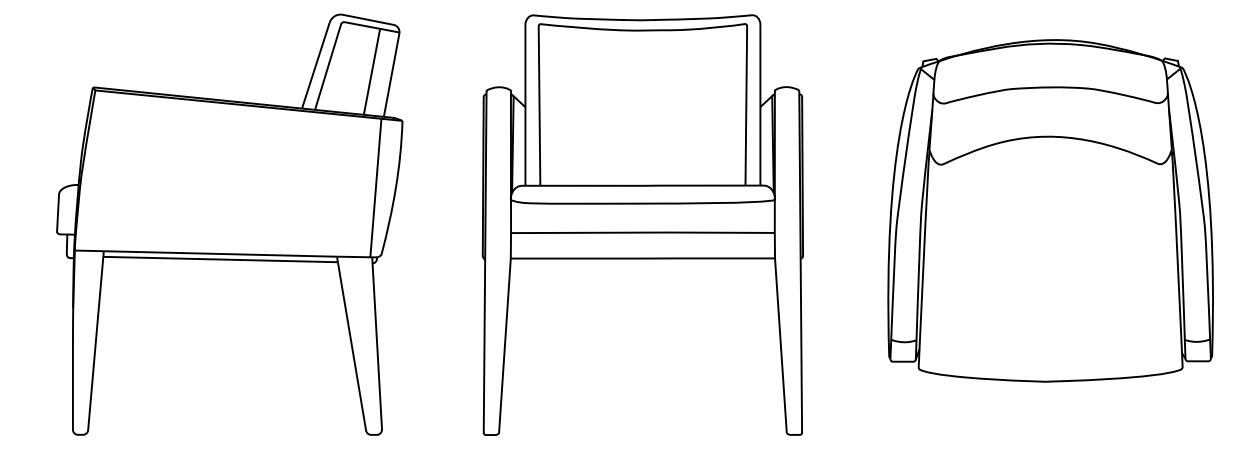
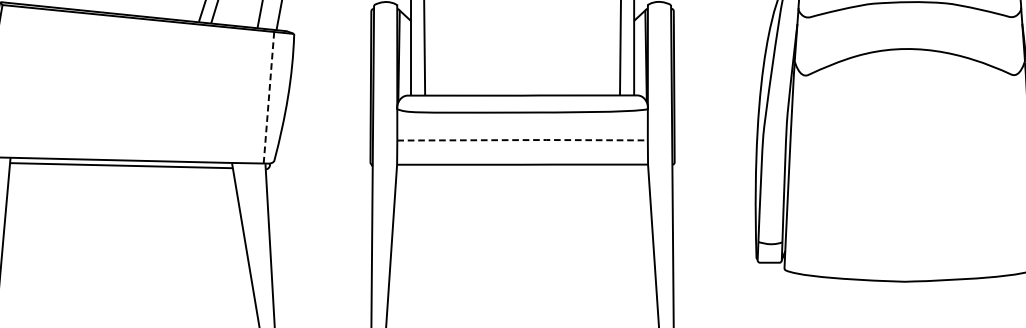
line: (375, 188) -> (268, 98), solid -> dashed
line: (643, 232) -> (523, 139), solid -> dashed

